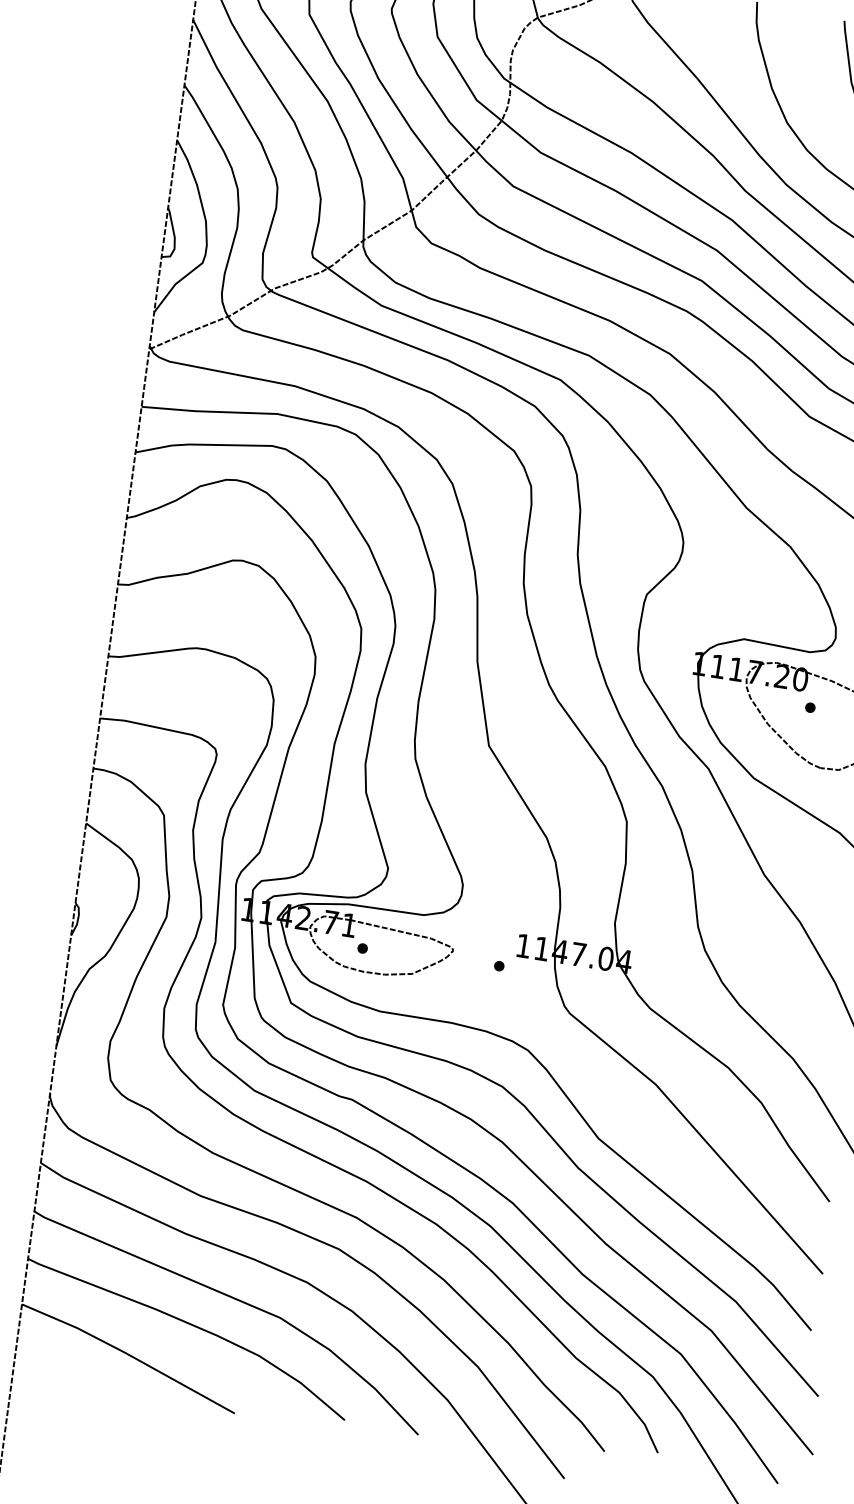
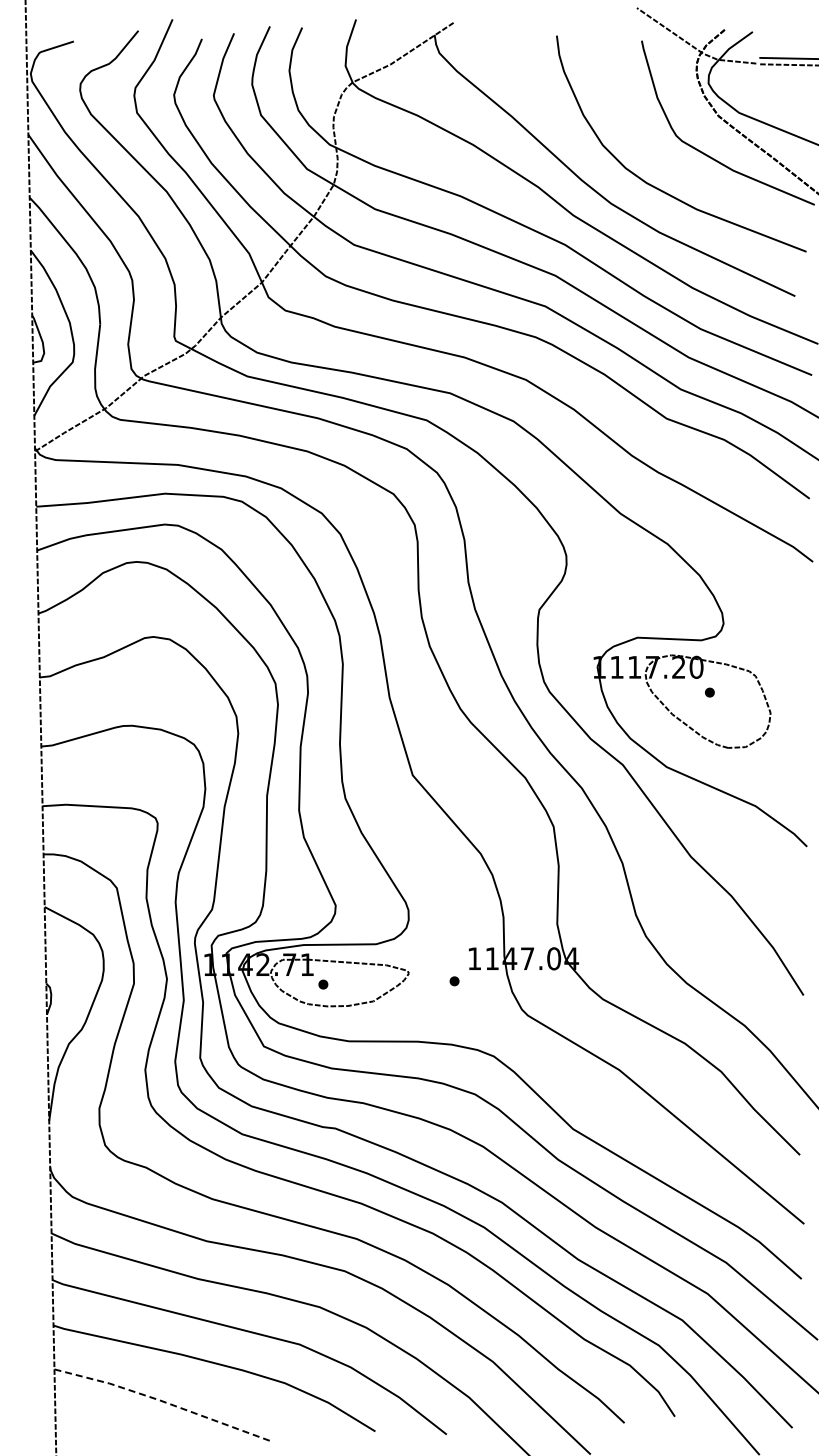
line: (128, 1355) -> (162, 1401), solid -> dashed

